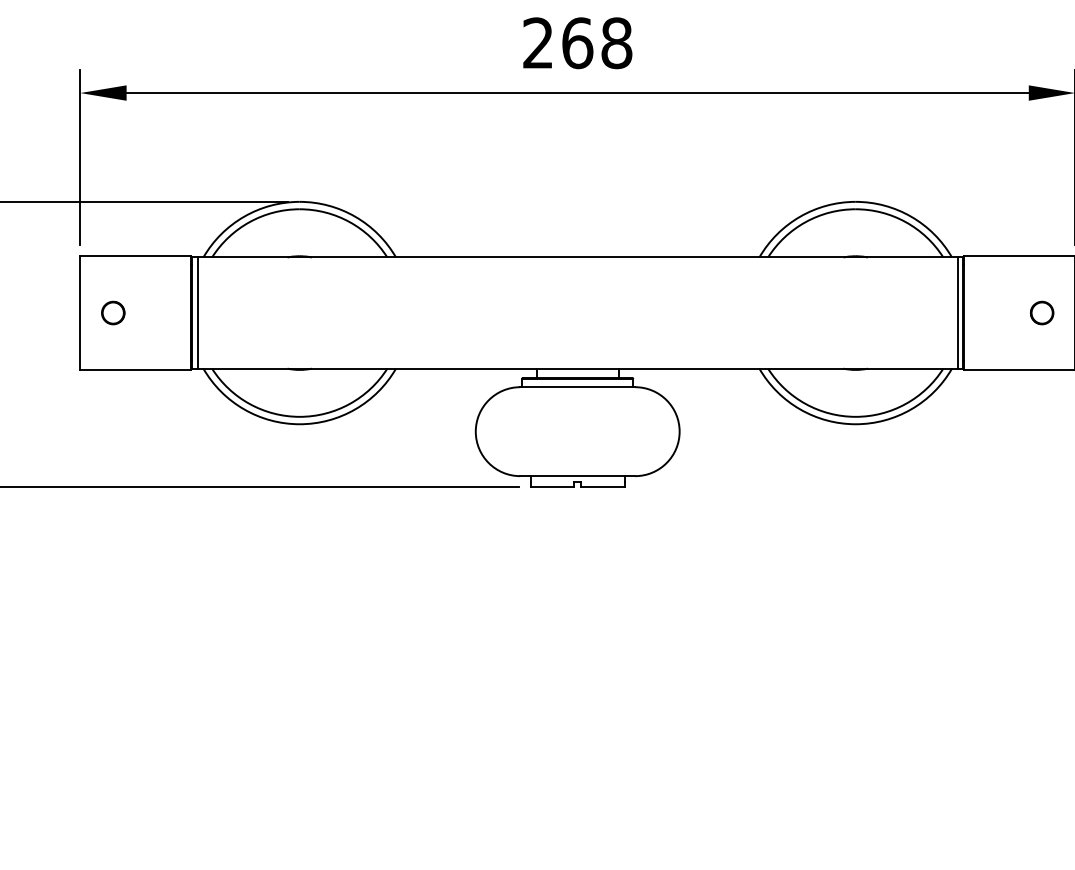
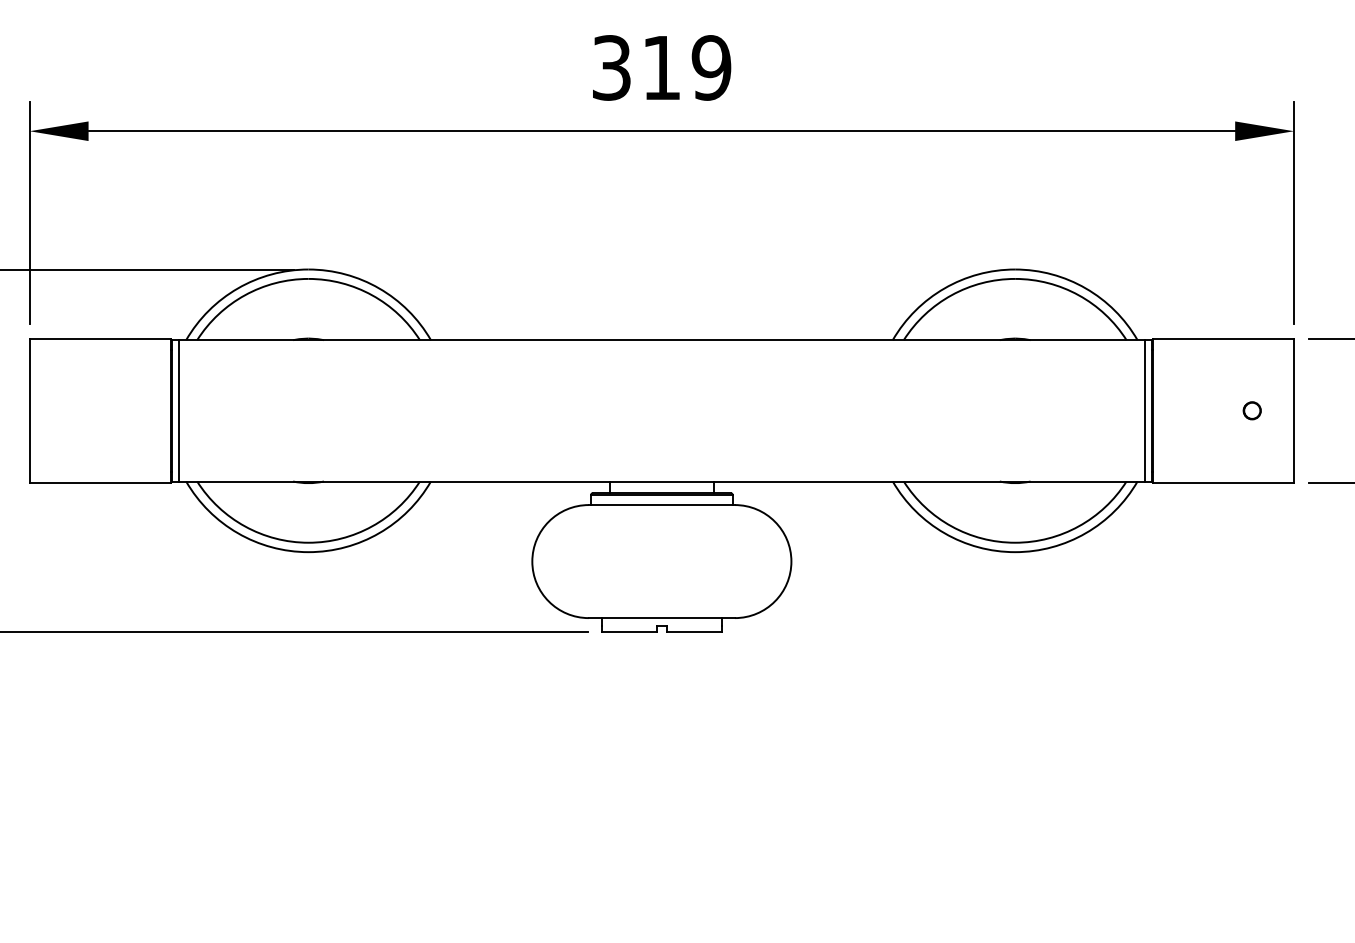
text: (577, 43) -> (661, 68), 268 -> 319
part: (113, 312) -> (71, 410), removed
part: (1042, 312) -> (1252, 410), size x0.6

